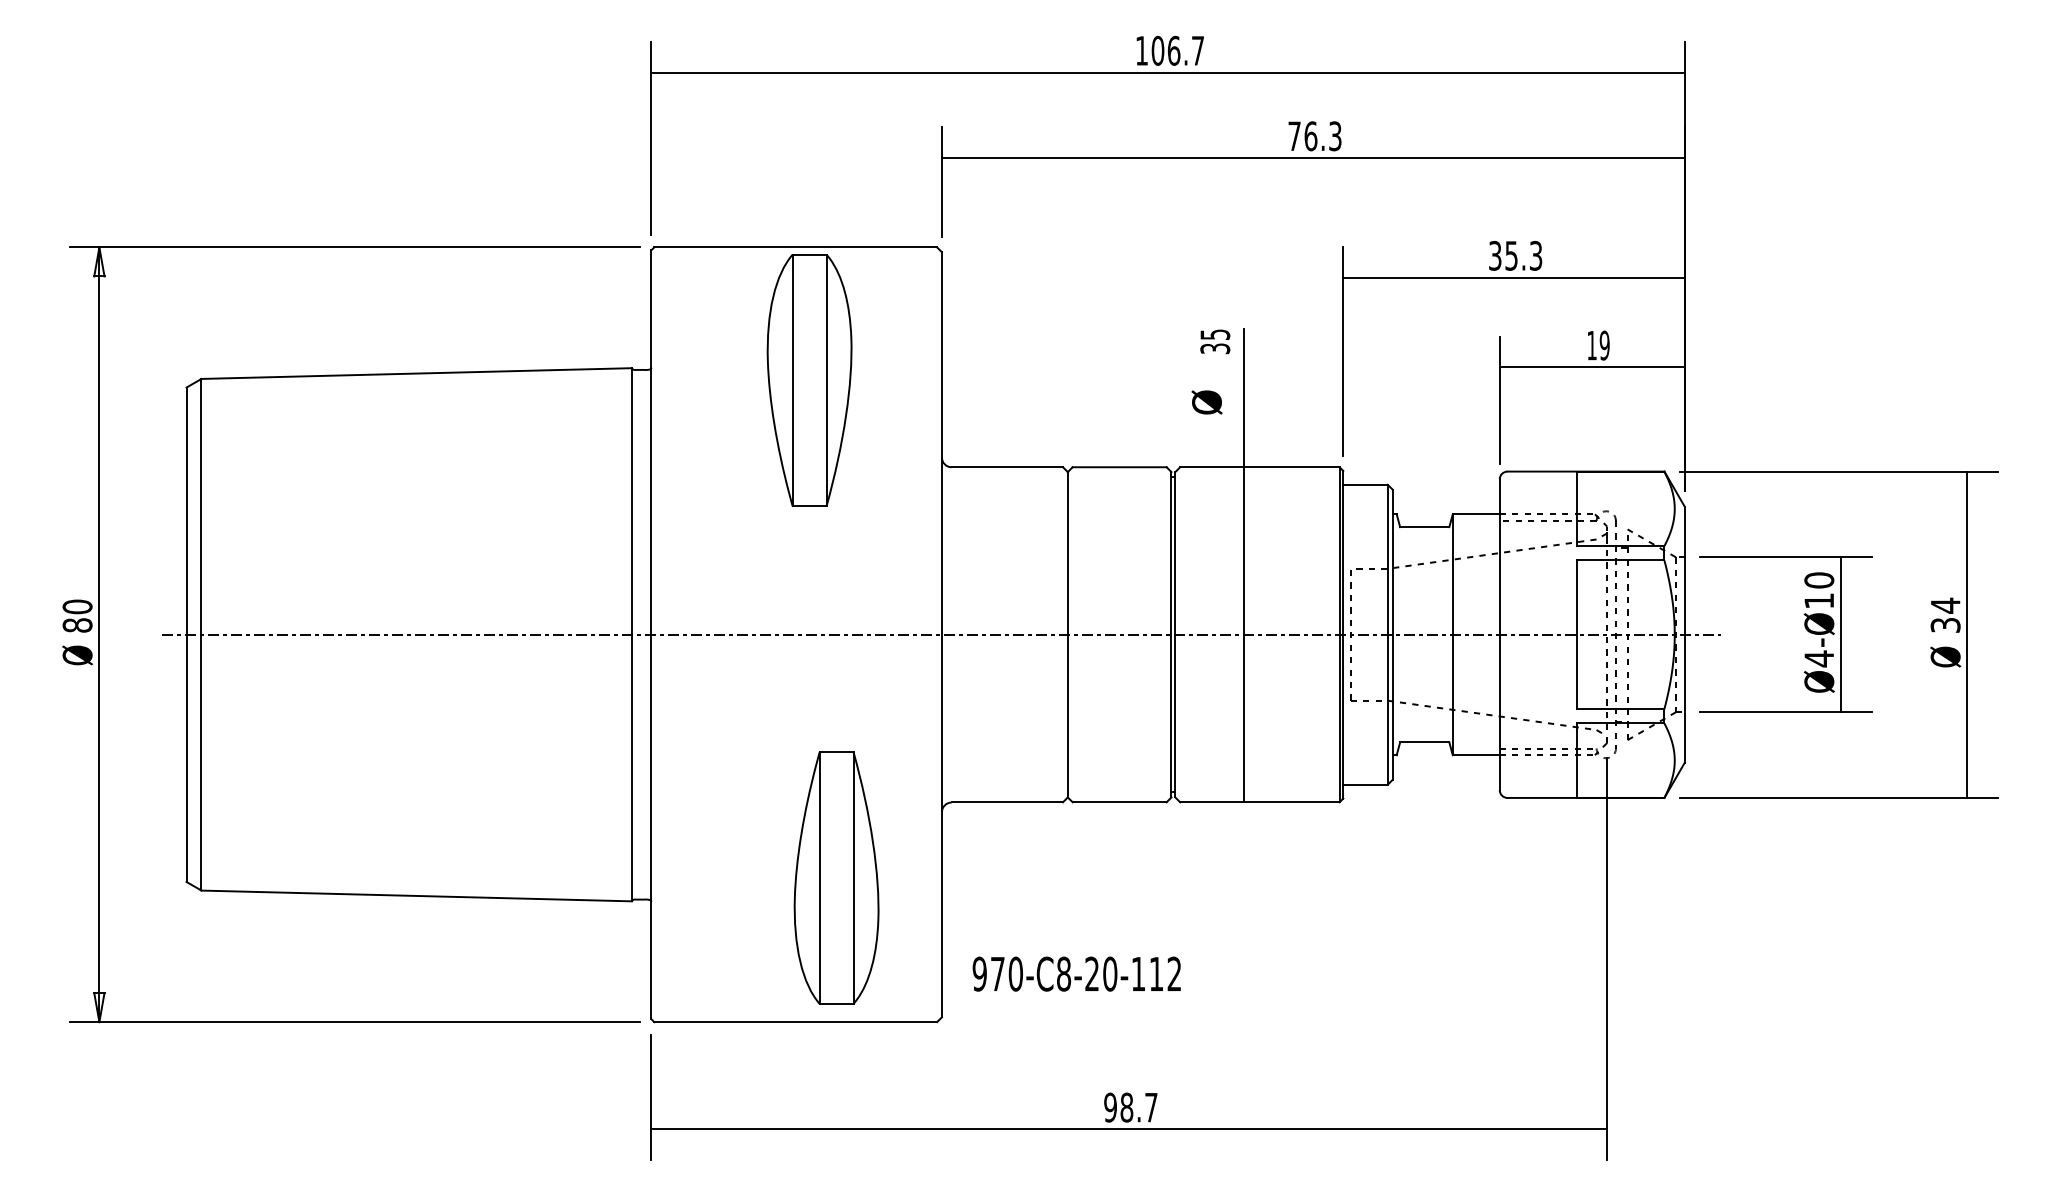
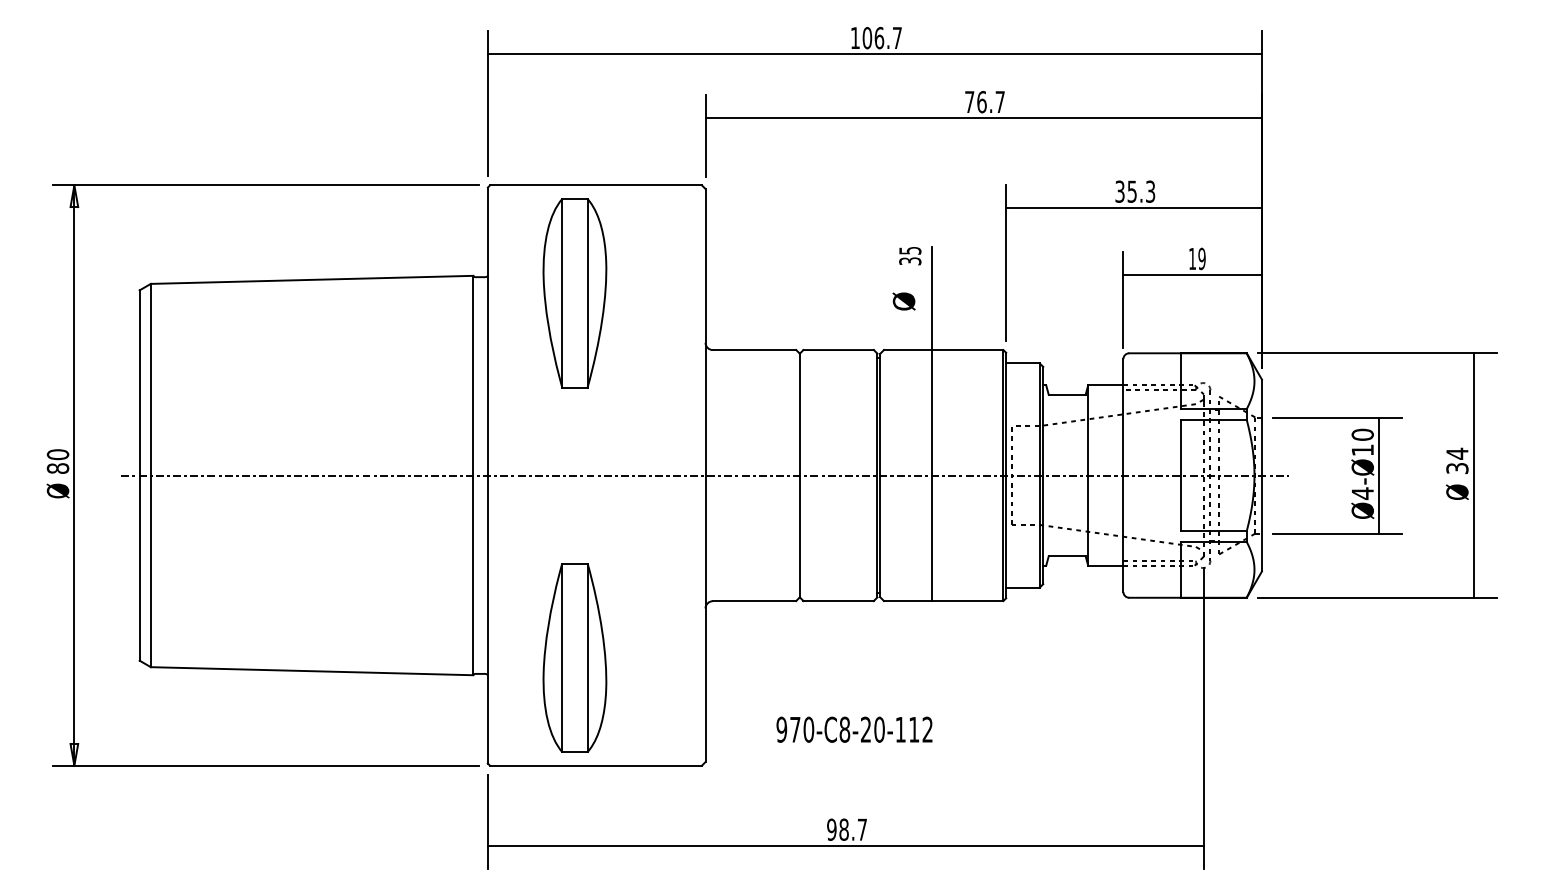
text: (1335, 136) -> (1000, 102), 76.3 -> 76.7
part: (809, 380) -> (574, 293), moved
part: (836, 877) -> (574, 657), moved
text: (1076, 973) -> (854, 729), moved

